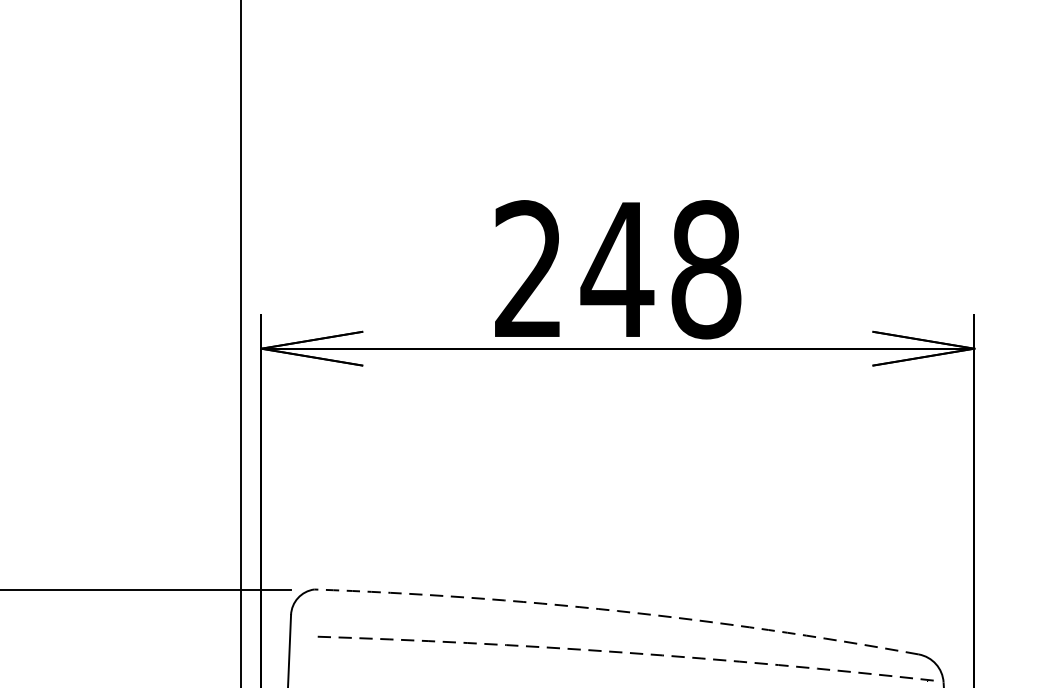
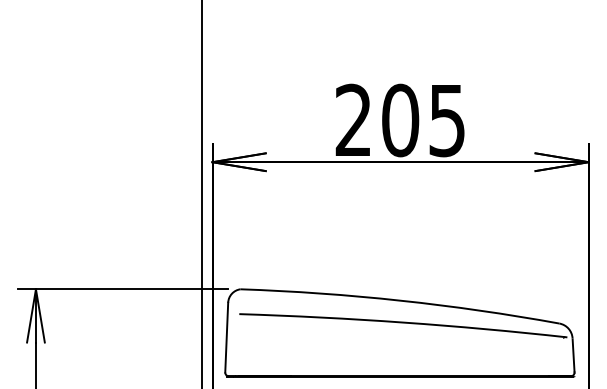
text: (659, 269) -> (422, 120), 248 -> 205
arc: (617, 610) -> (400, 300), dashed -> solid
arc: (623, 652) -> (403, 322), dashed -> solid

